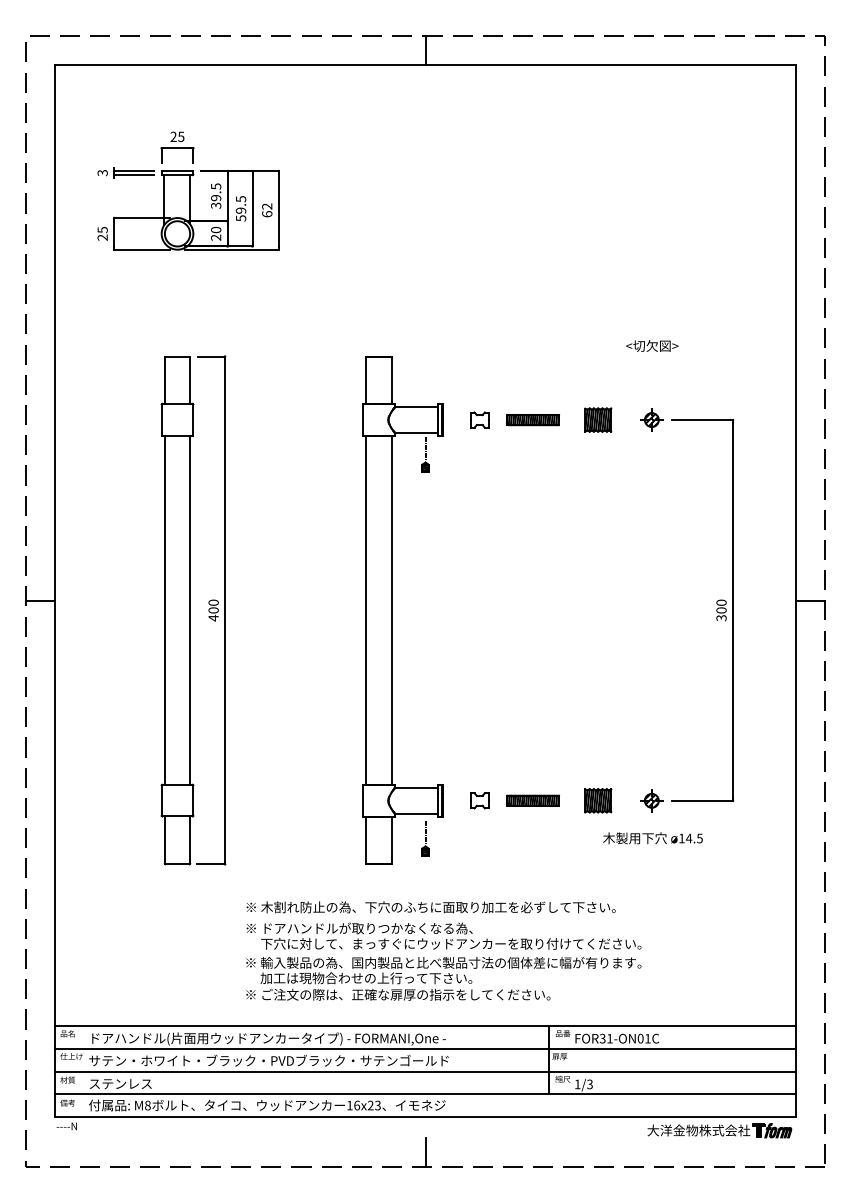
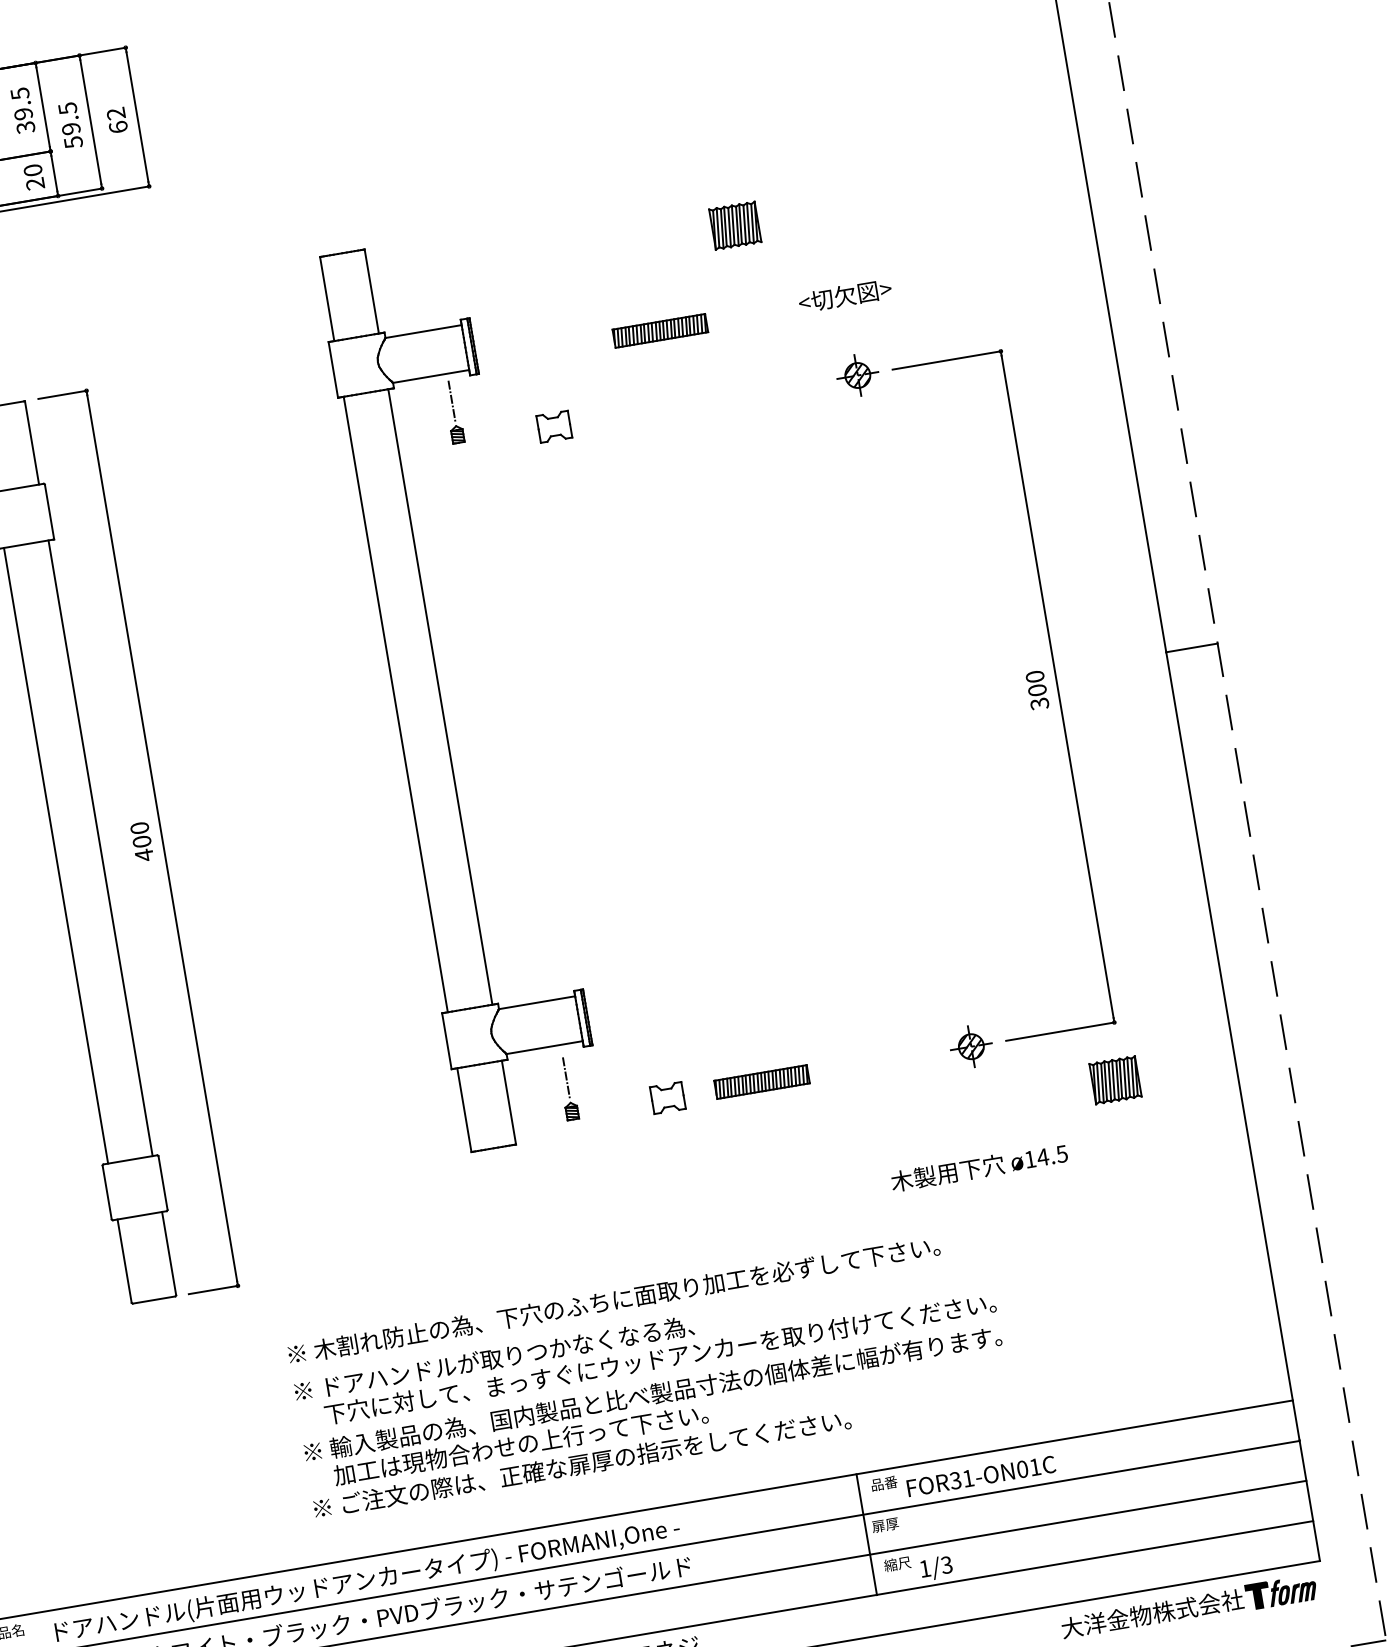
text: (652, 345) -> (845, 294), moved
part: (598, 419) -> (735, 224), moved
part: (532, 420) -> (659, 331), moved
part: (392, 610) -> (441, 696), moved
part: (598, 800) -> (1115, 1079), moved
text: (652, 838) -> (978, 1168), moved

